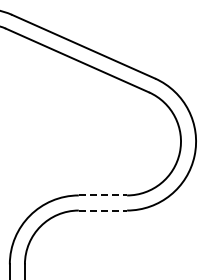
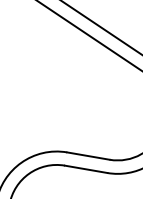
line: (103, 195) -> (88, 156), dashed -> solid
line: (103, 210) -> (86, 169), dashed -> solid

